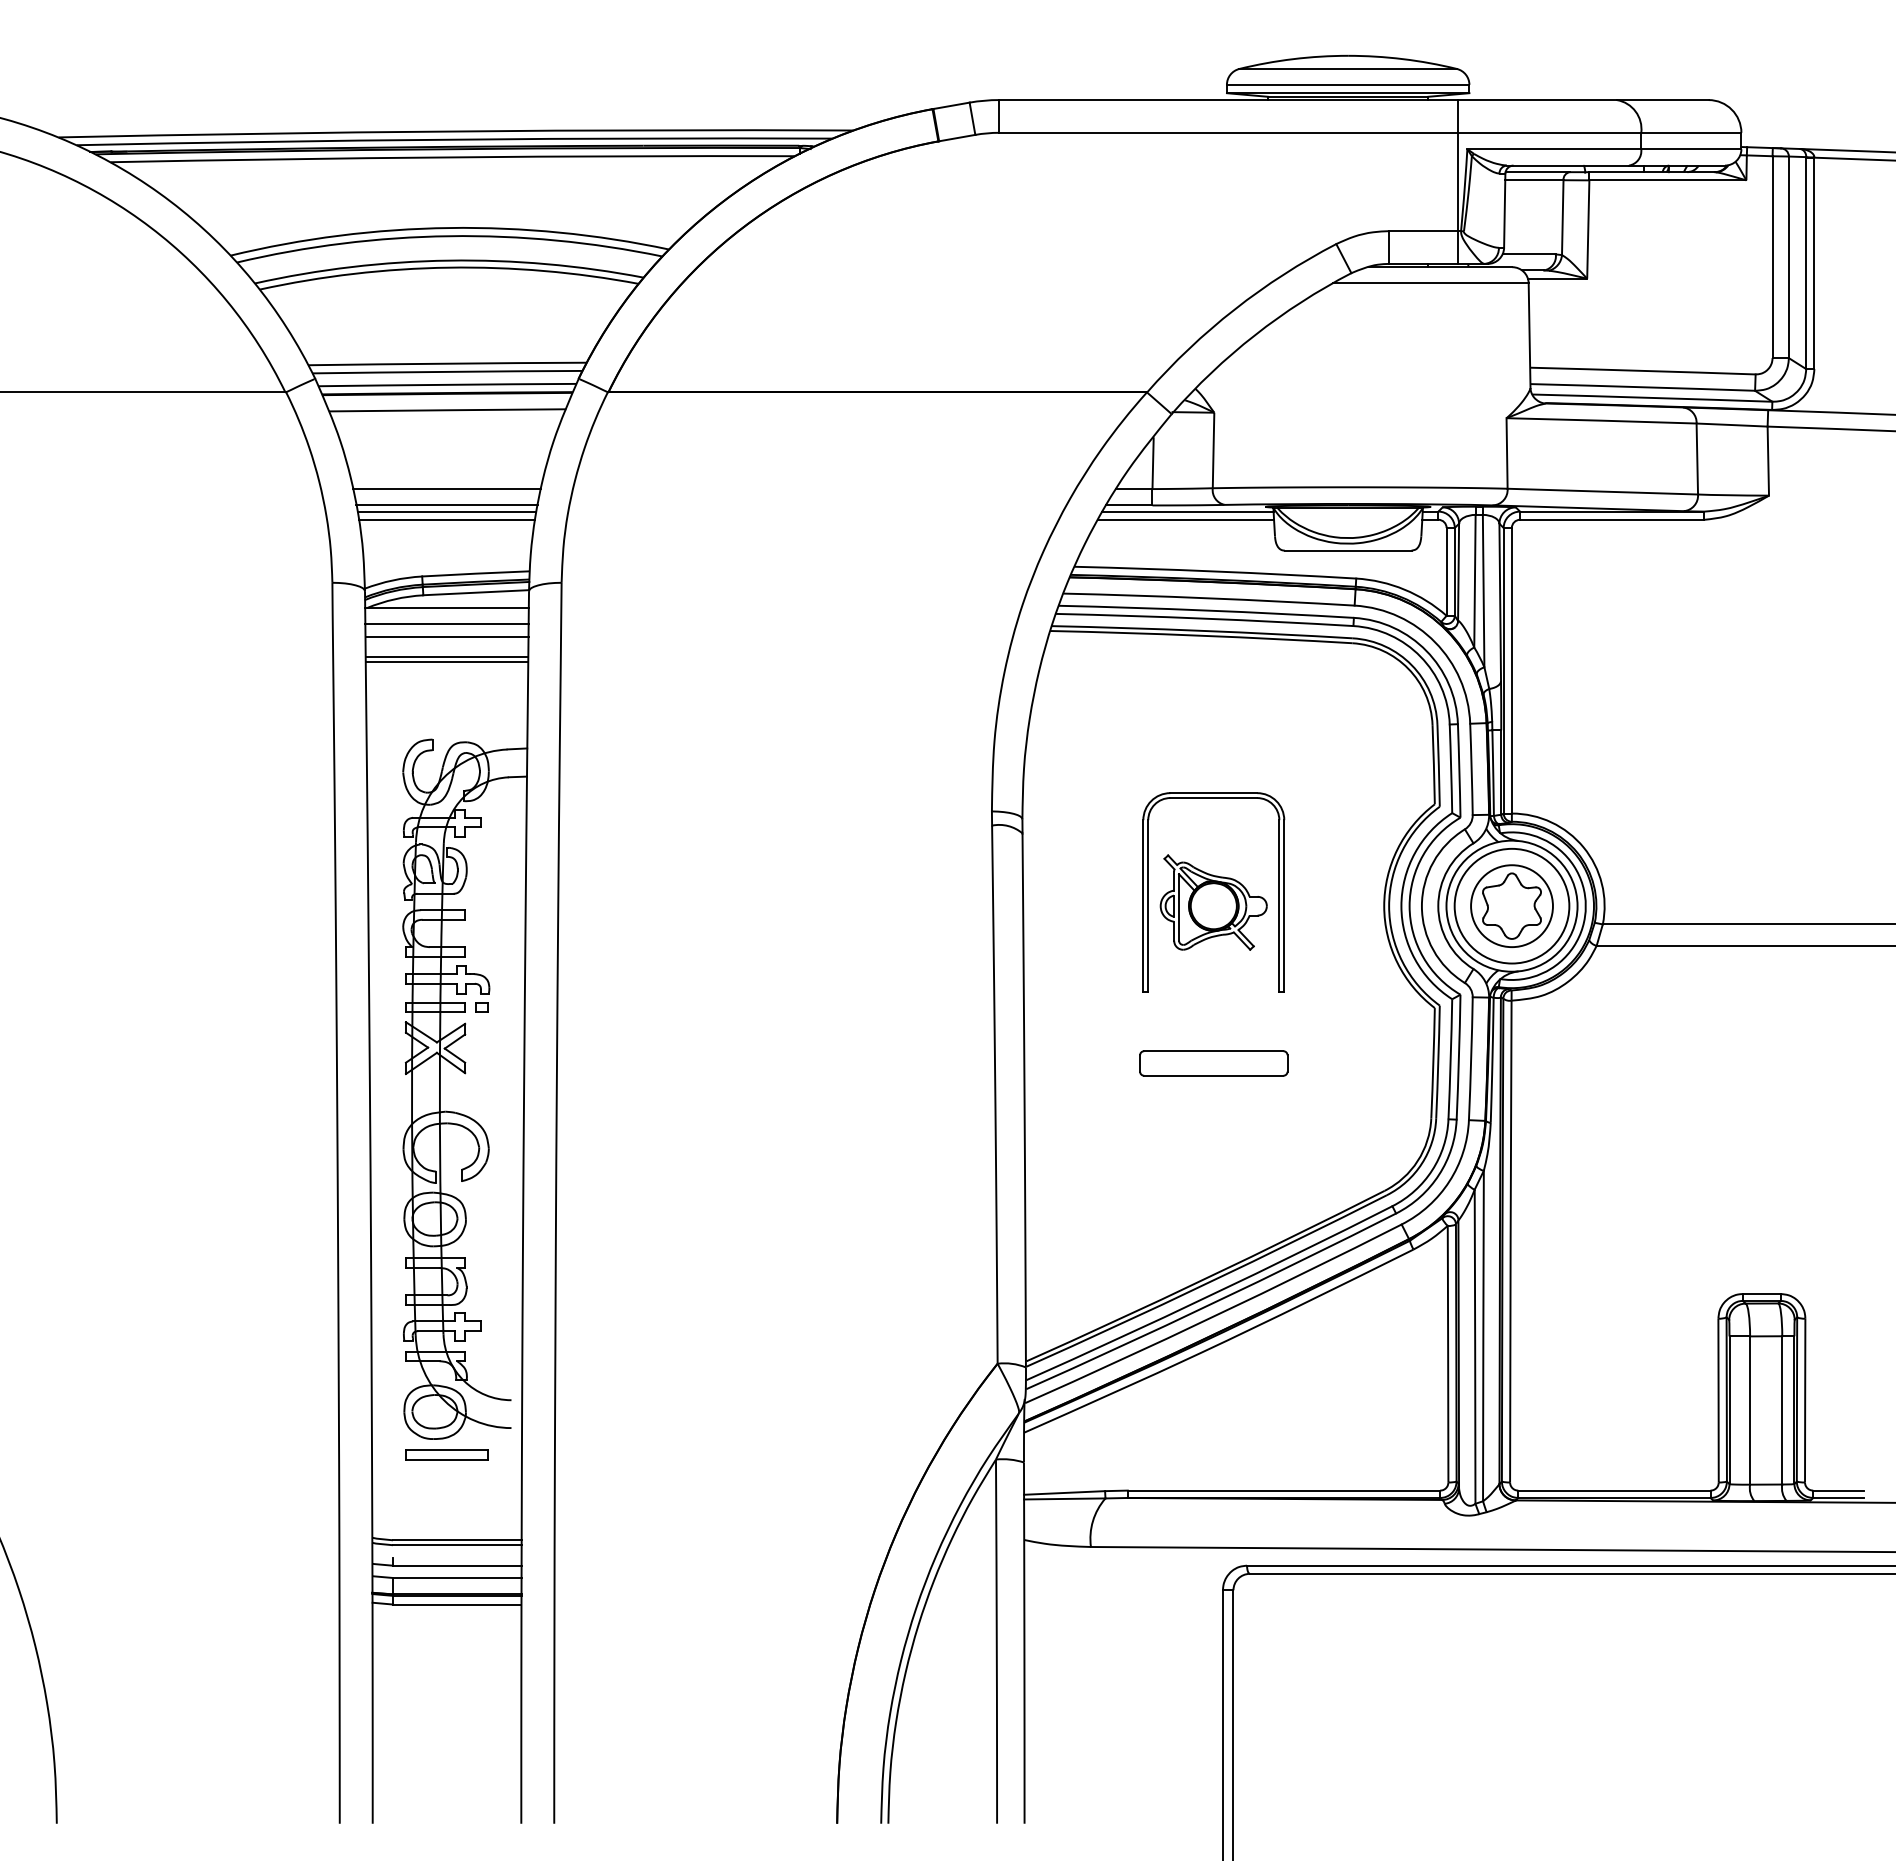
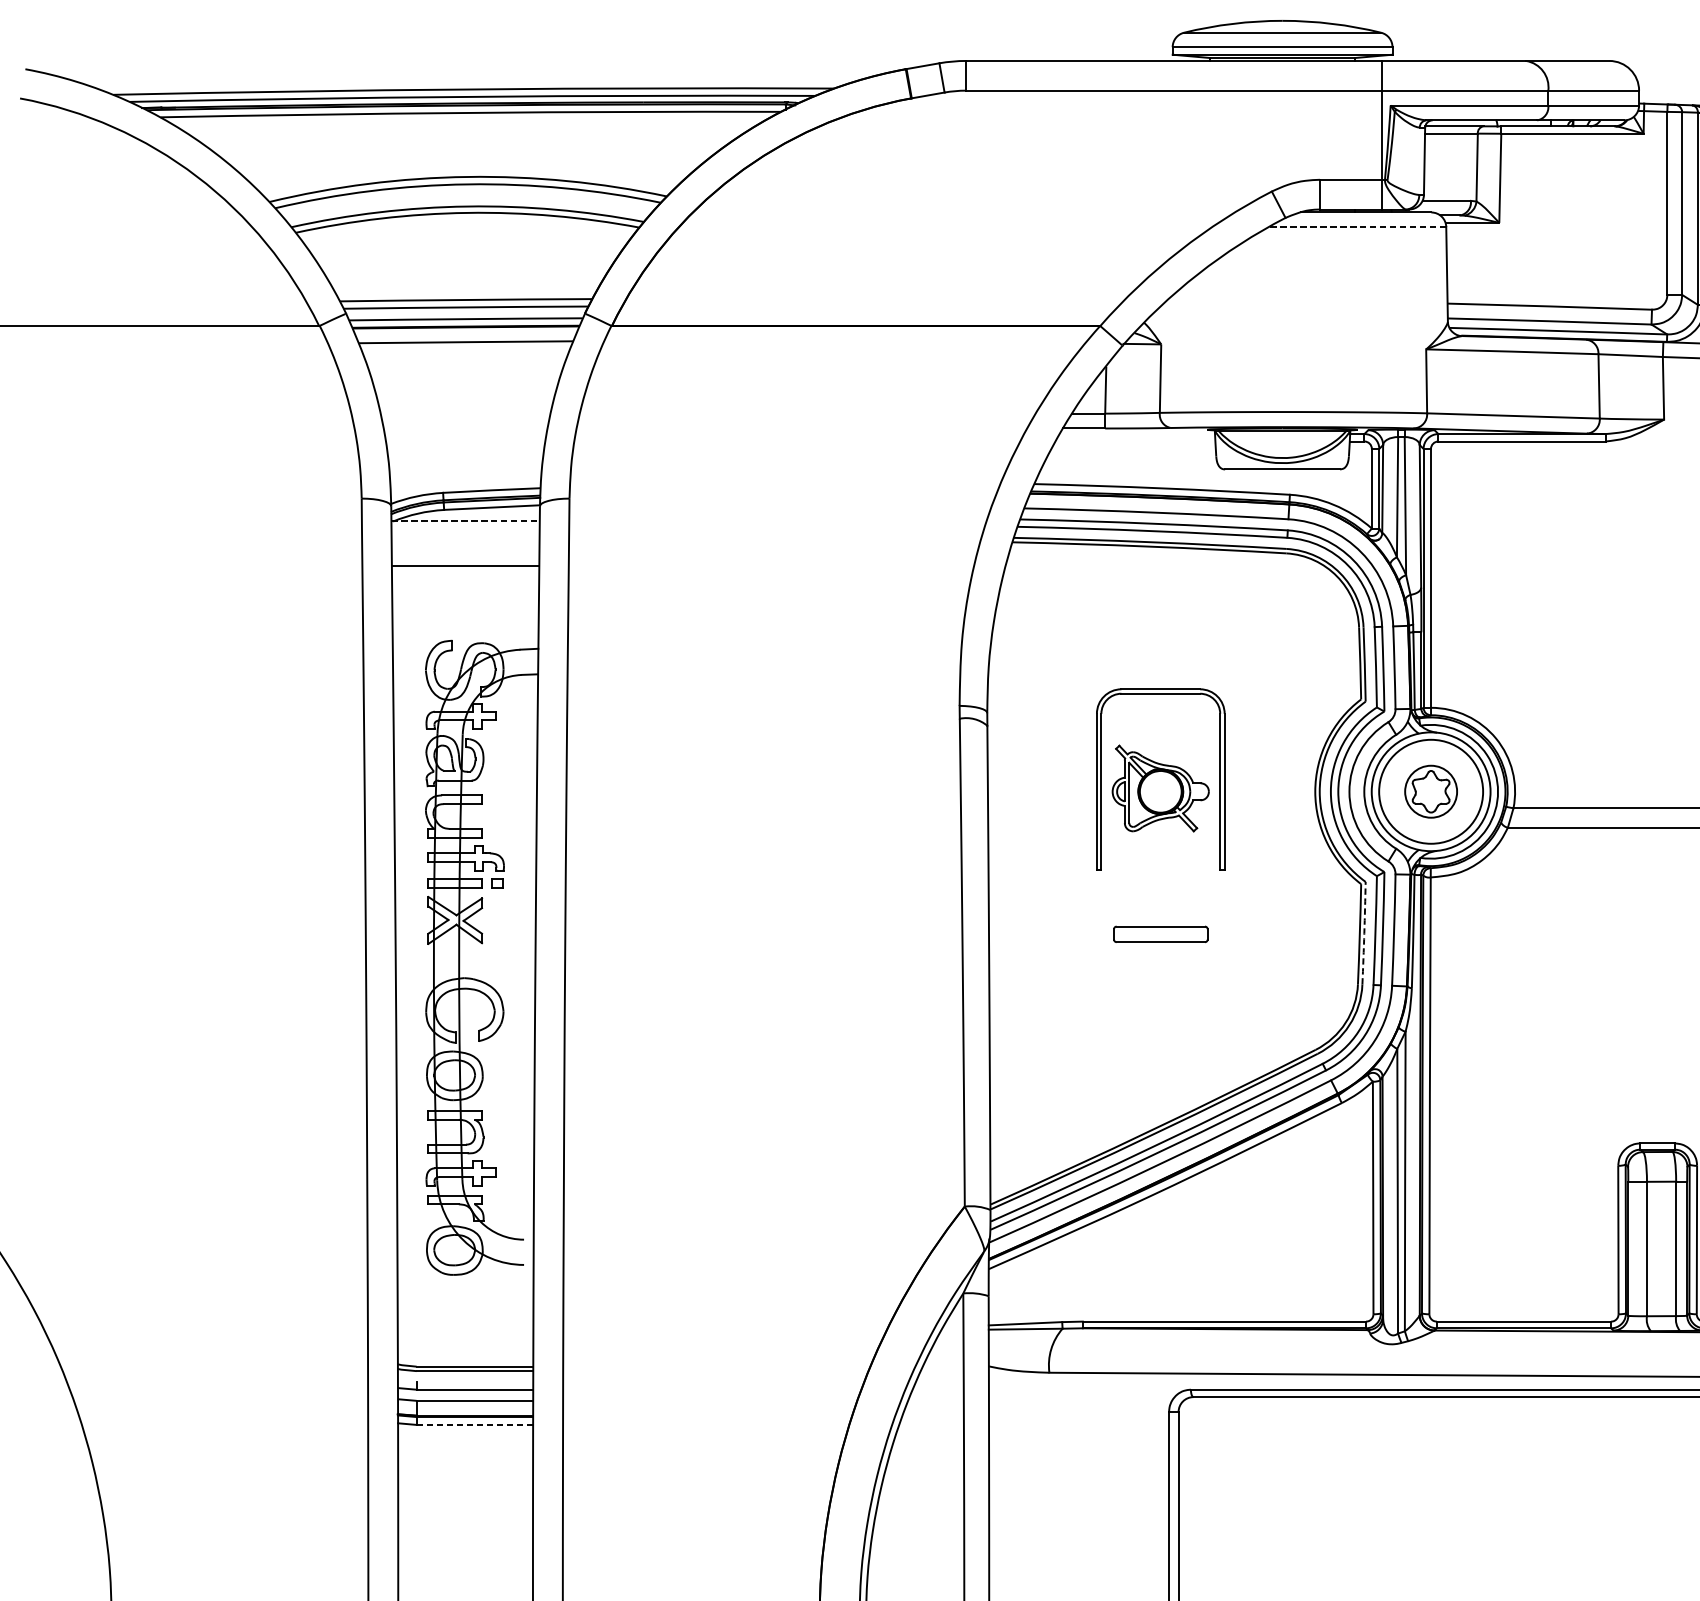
line: (1430, 283) -> (1357, 227), solid -> dashed
line: (446, 489) -> (465, 414), removed
line: (446, 505) -> (465, 428), removed
line: (446, 511) -> (465, 433), removed
line: (1187, 511) -> (1136, 433), removed
line: (446, 519) -> (465, 441), removed
line: (1185, 519) -> (1135, 441), removed
line: (447, 608) -> (466, 521), solid -> dashed
line: (446, 624) -> (465, 536), removed
line: (446, 636) -> (465, 547), removed
line: (446, 662) -> (465, 570), removed
part: (1511, 905) -> (1430, 791), size x0.7
arc: (1438, 1062) -> (1364, 933), solid -> dashed
part: (1213, 1063) -> (1160, 934), size x0.7
part: (446, 1454) -> (465, 1288), removed
line: (456, 1604) -> (474, 1424), solid -> dashed

